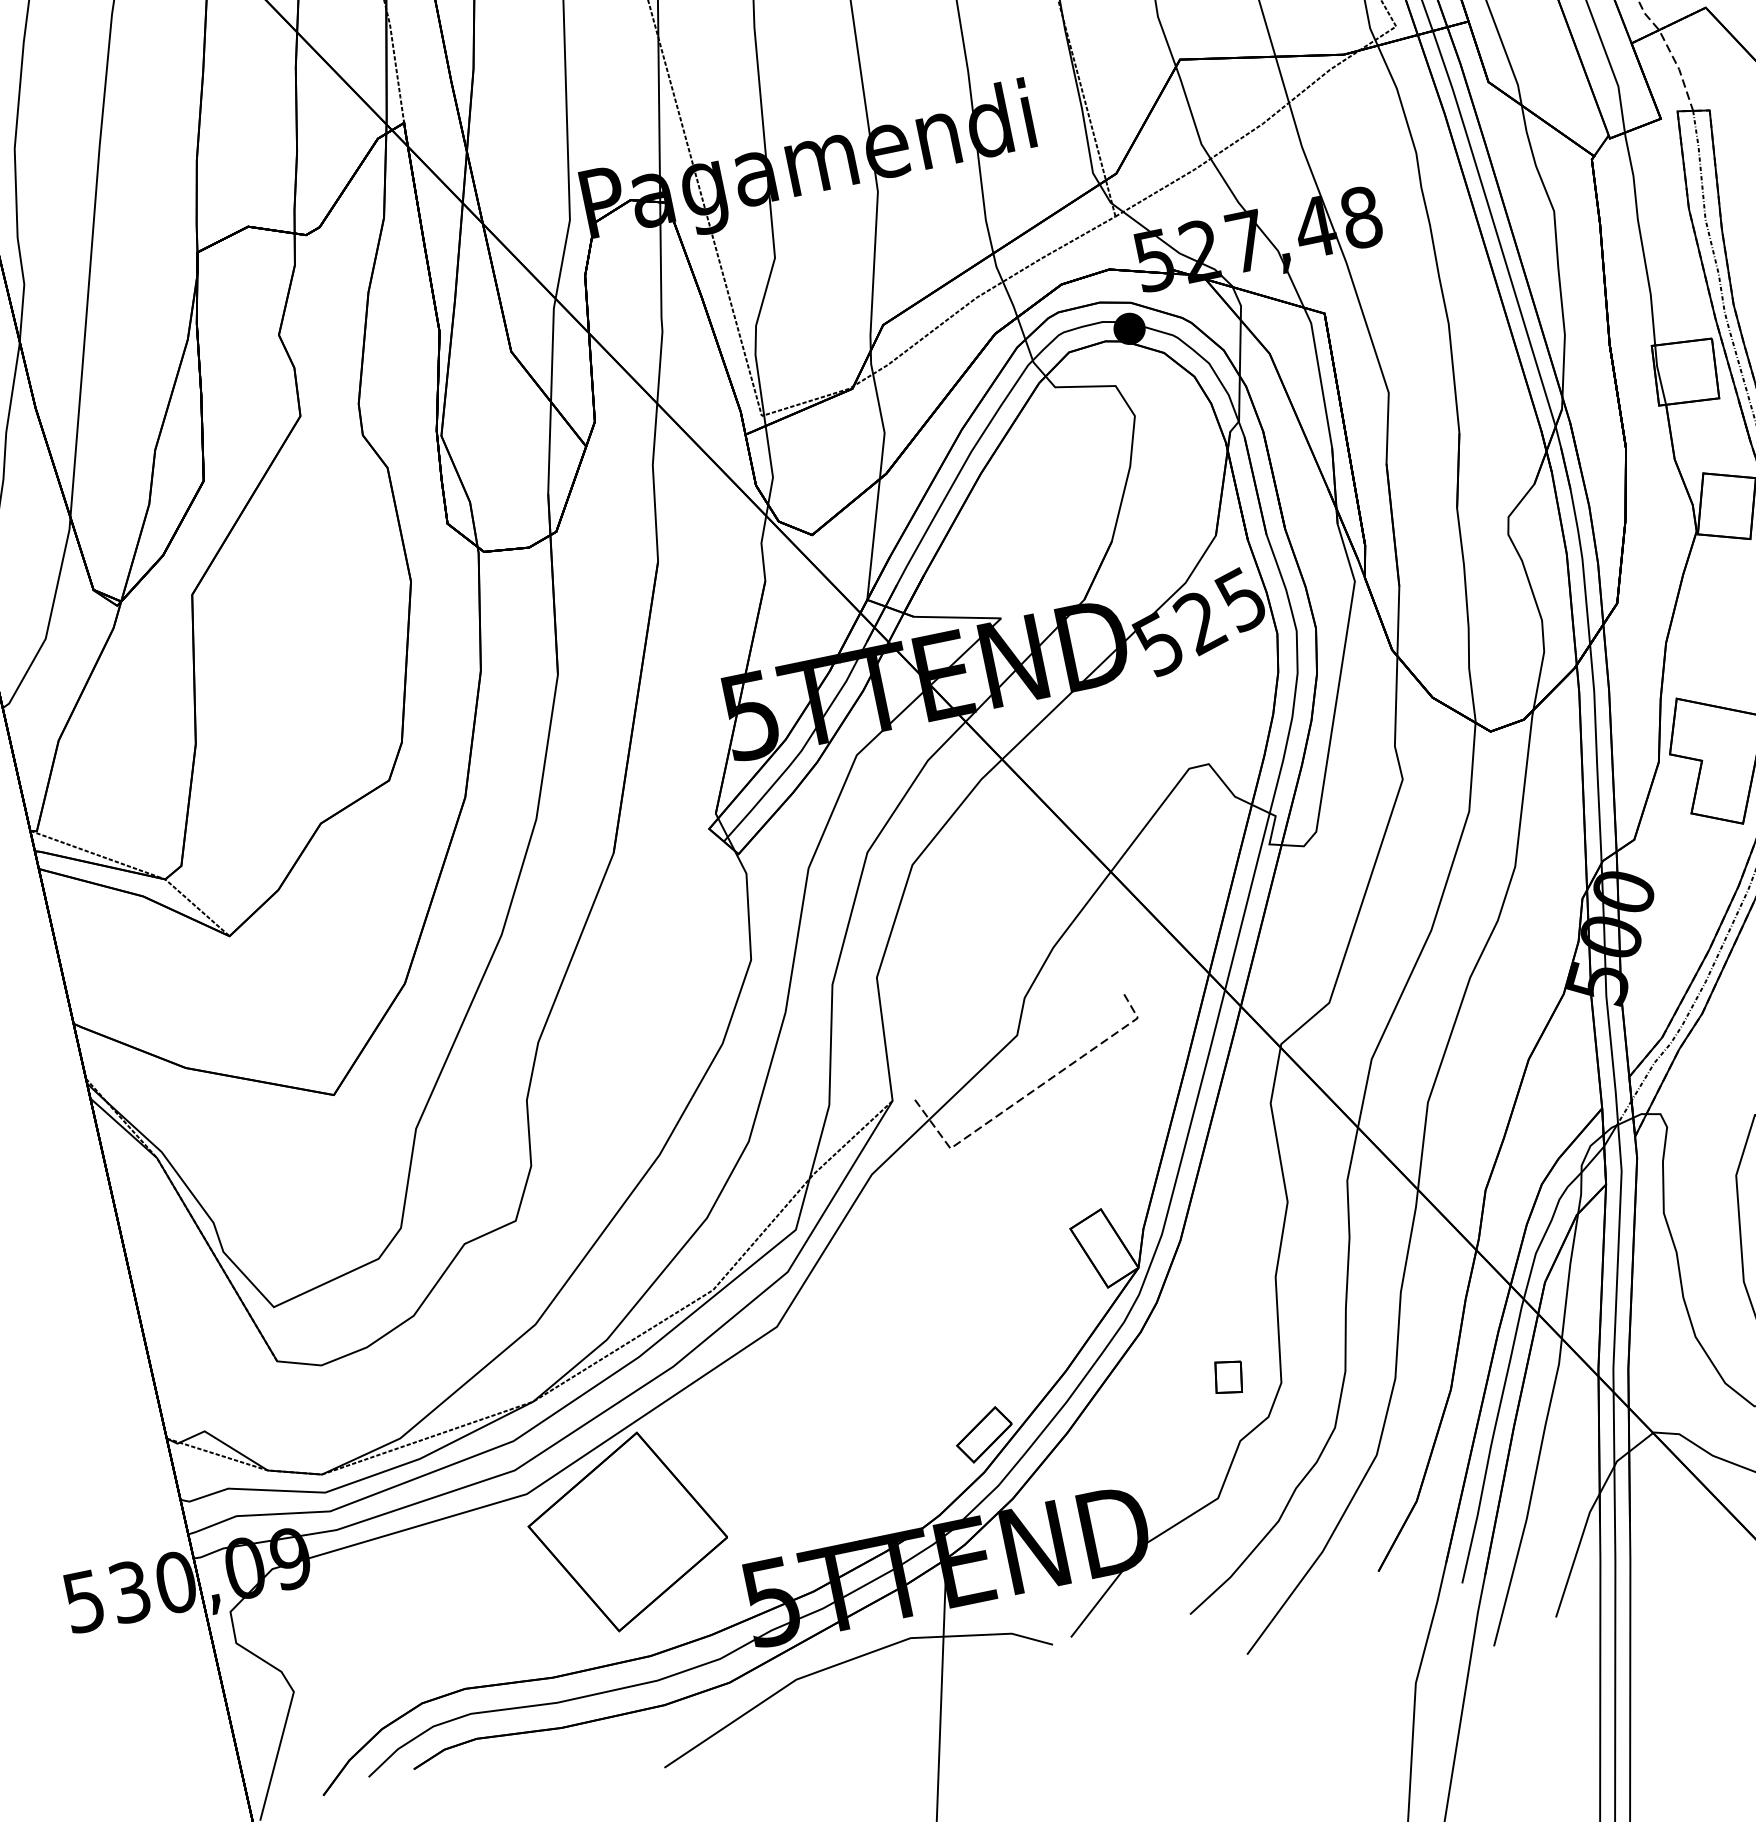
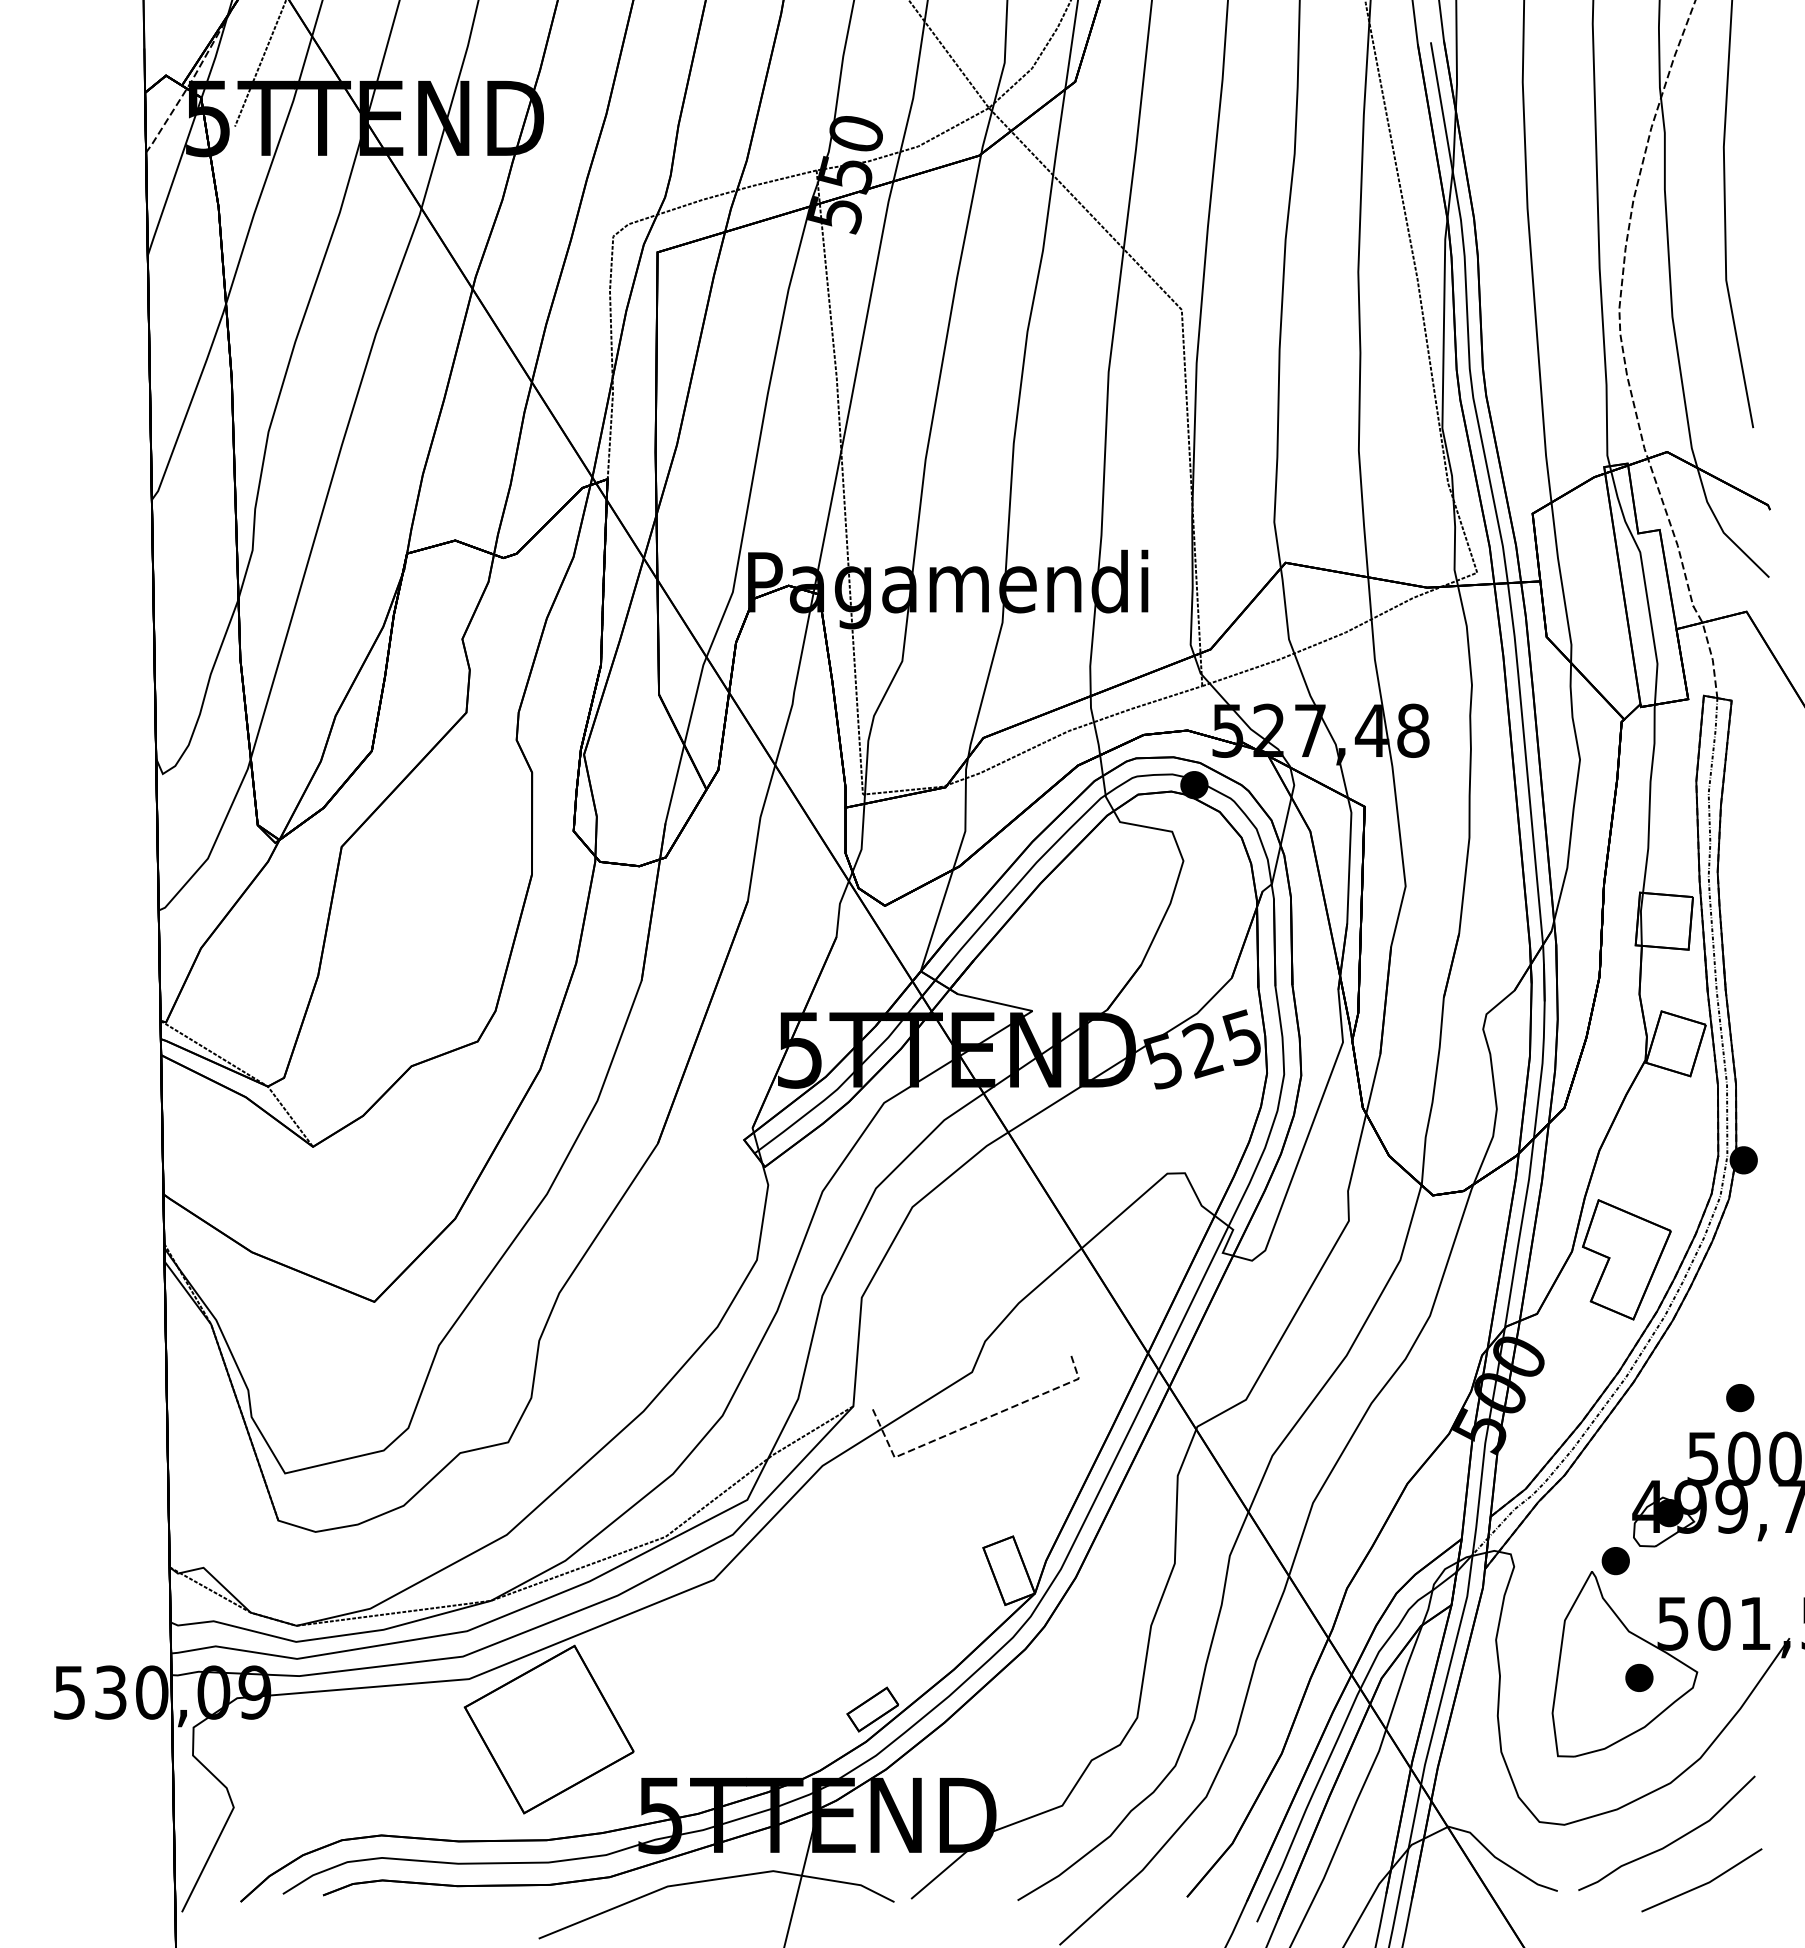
part: (1228, 1377) -> (1092, 1703), removed

